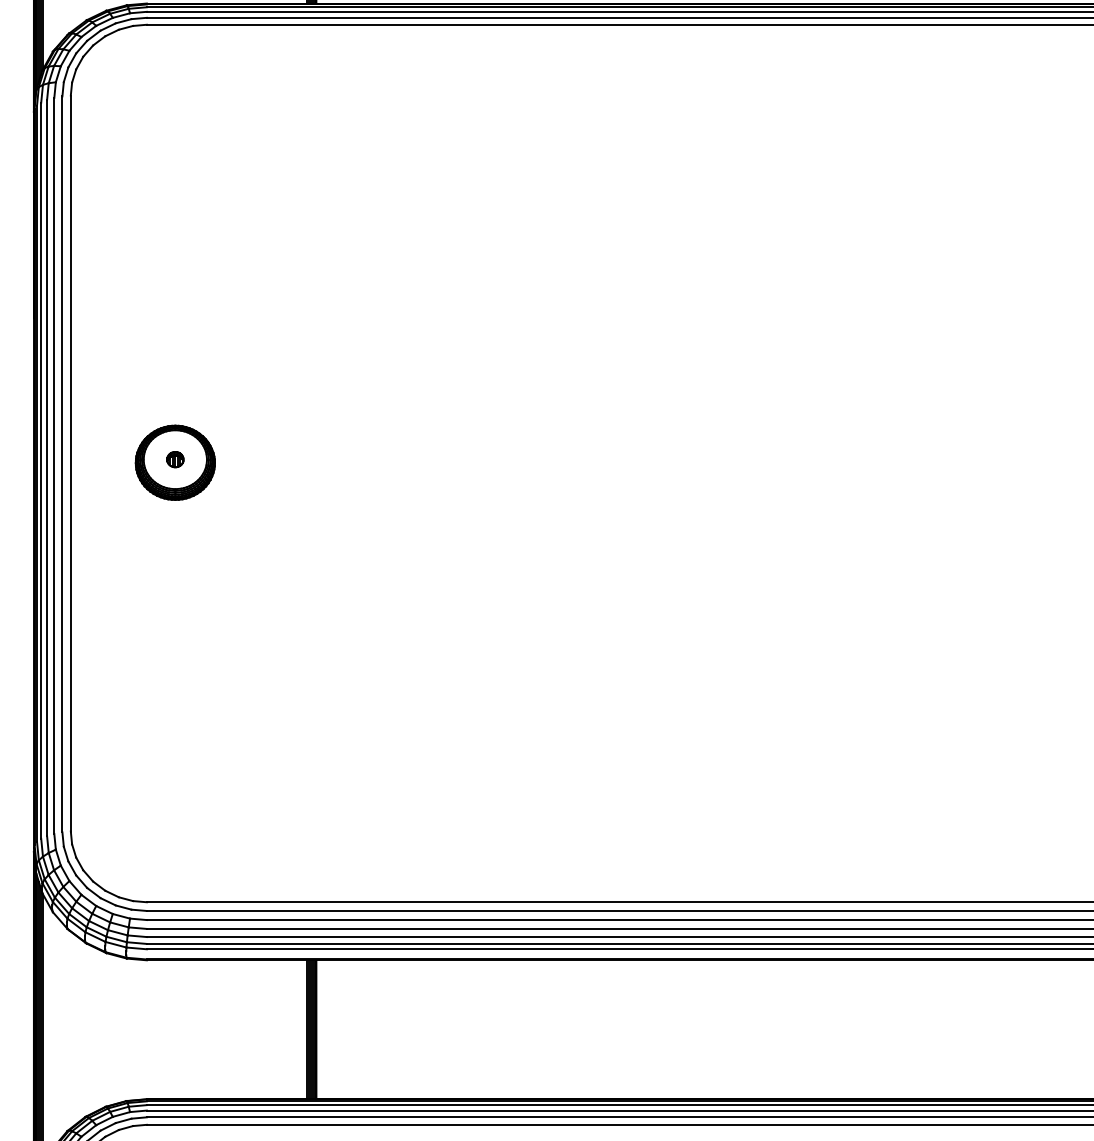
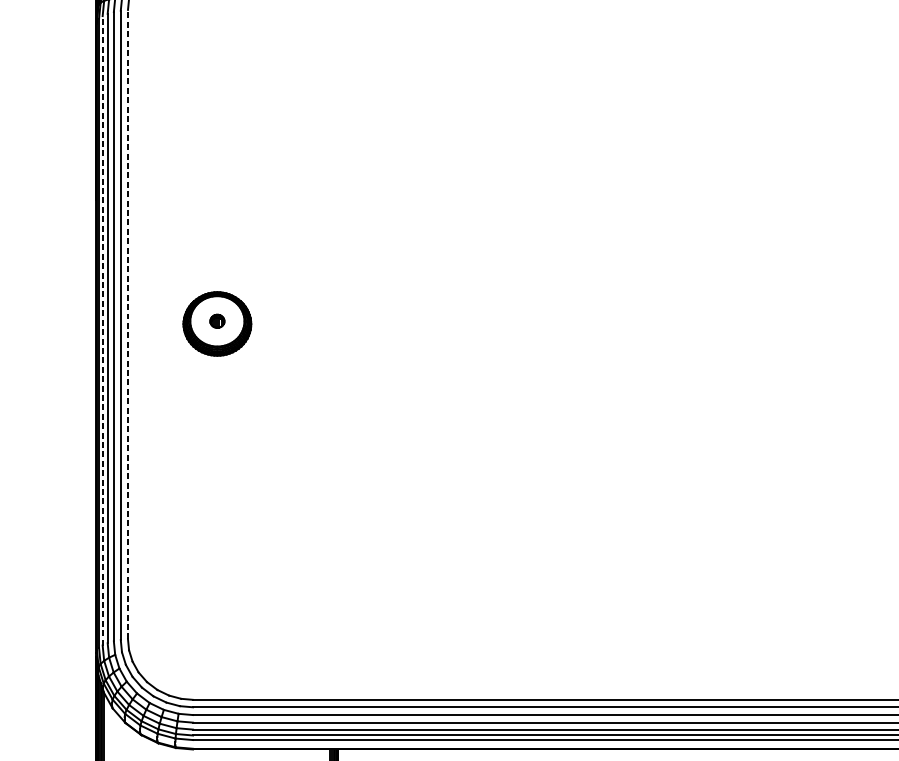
line: (70, 463) -> (127, 324), solid -> dashed
line: (41, 470) -> (102, 330), solid -> dashed

